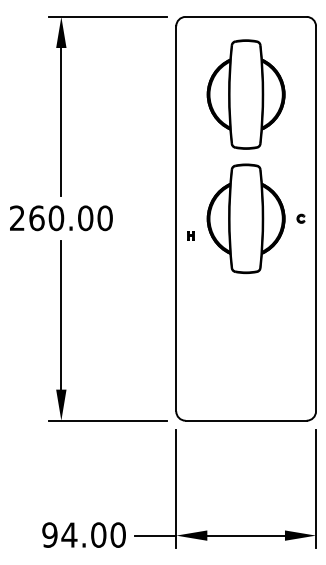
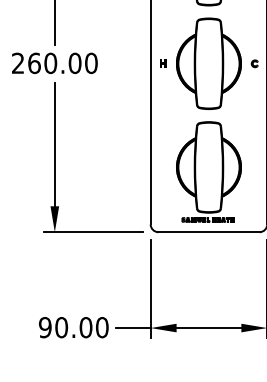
part: (190, 235) -> (162, 63), moved
part: (245, 348) -> (208, 171), added
text: (69, 534) -> (61, 327), 94.00 -> 90.00

